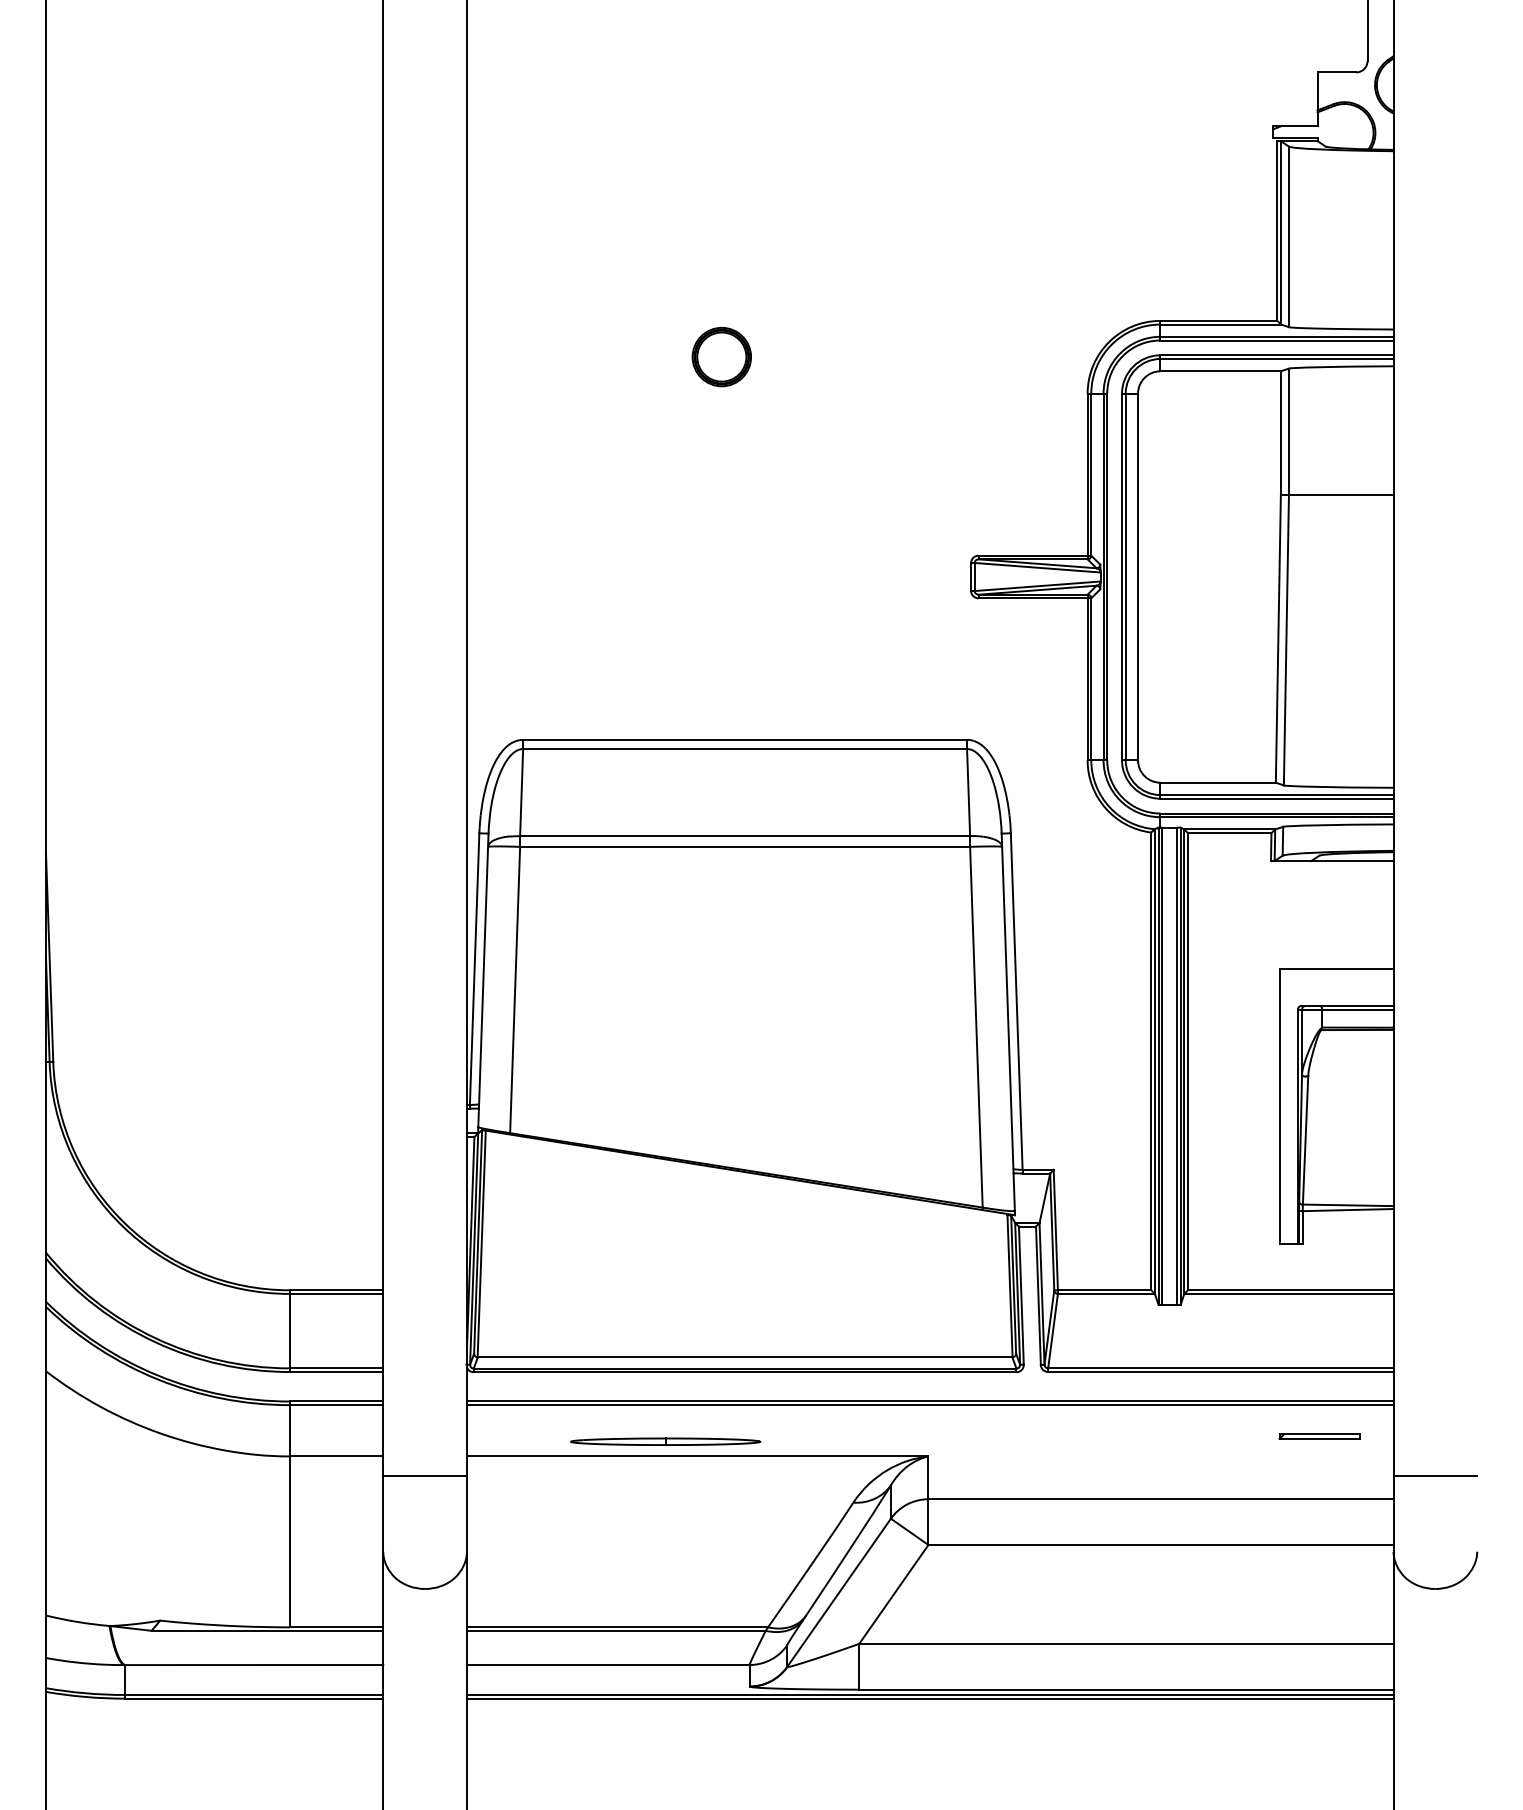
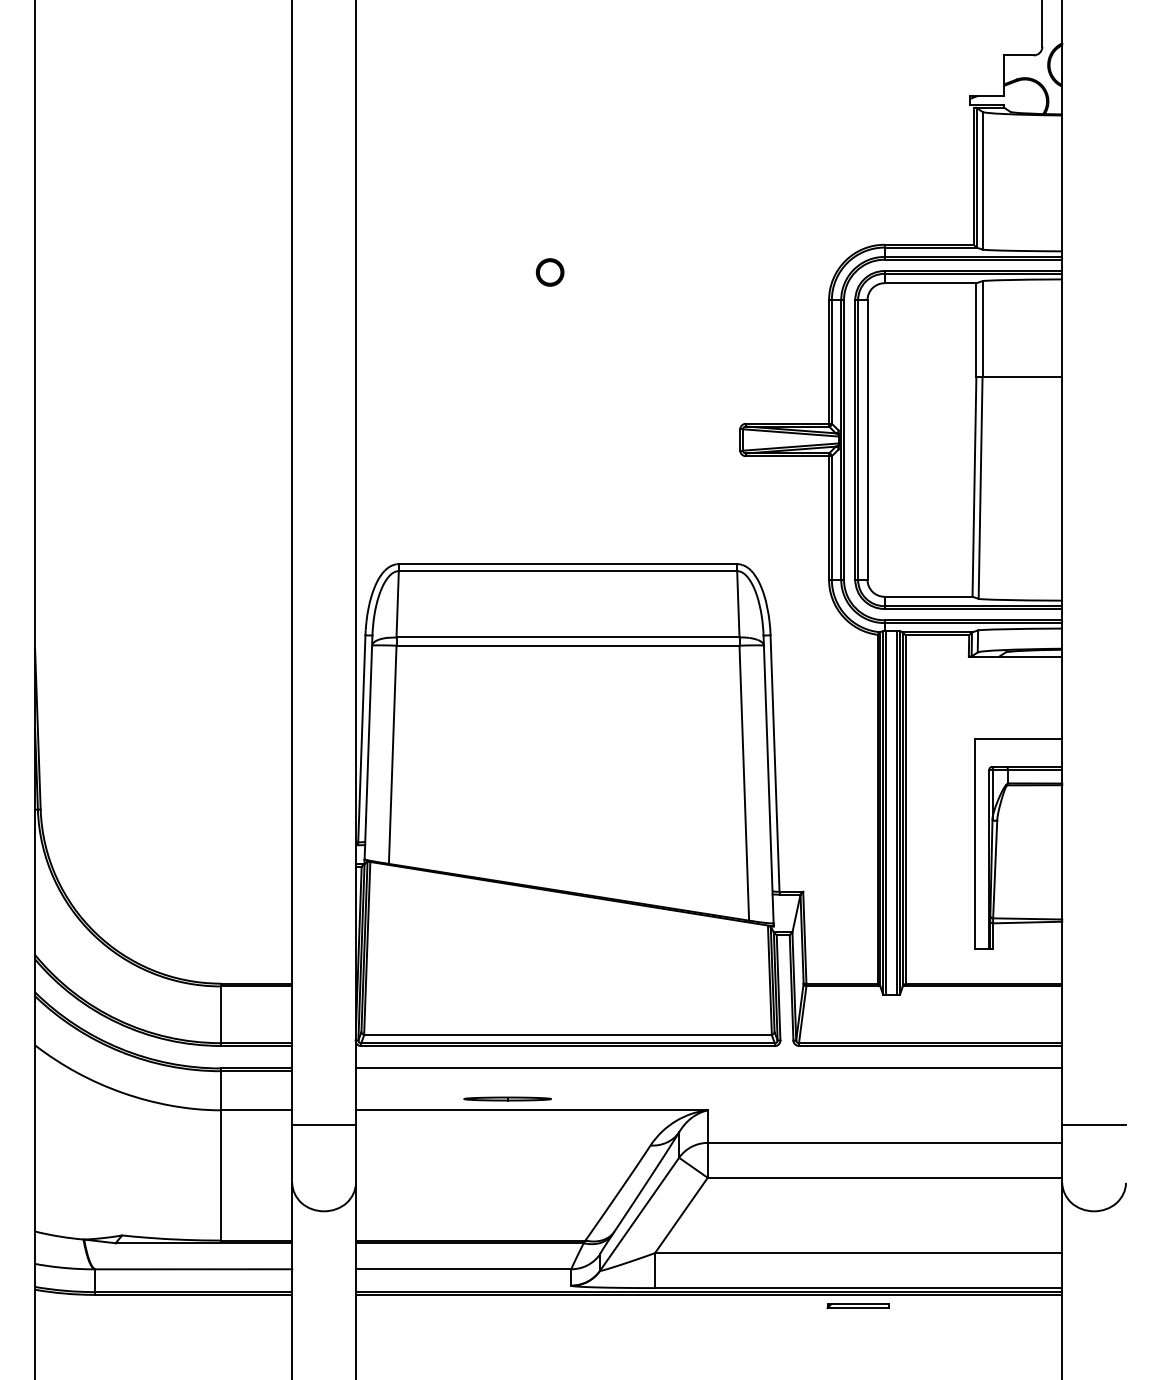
part: (721, 357) -> (550, 272), size x0.6
line: (929, 1405) -> (708, 1071), removed
part: (1319, 1436) -> (857, 1306), moved
part: (665, 1441) -> (507, 1098), size x0.6

